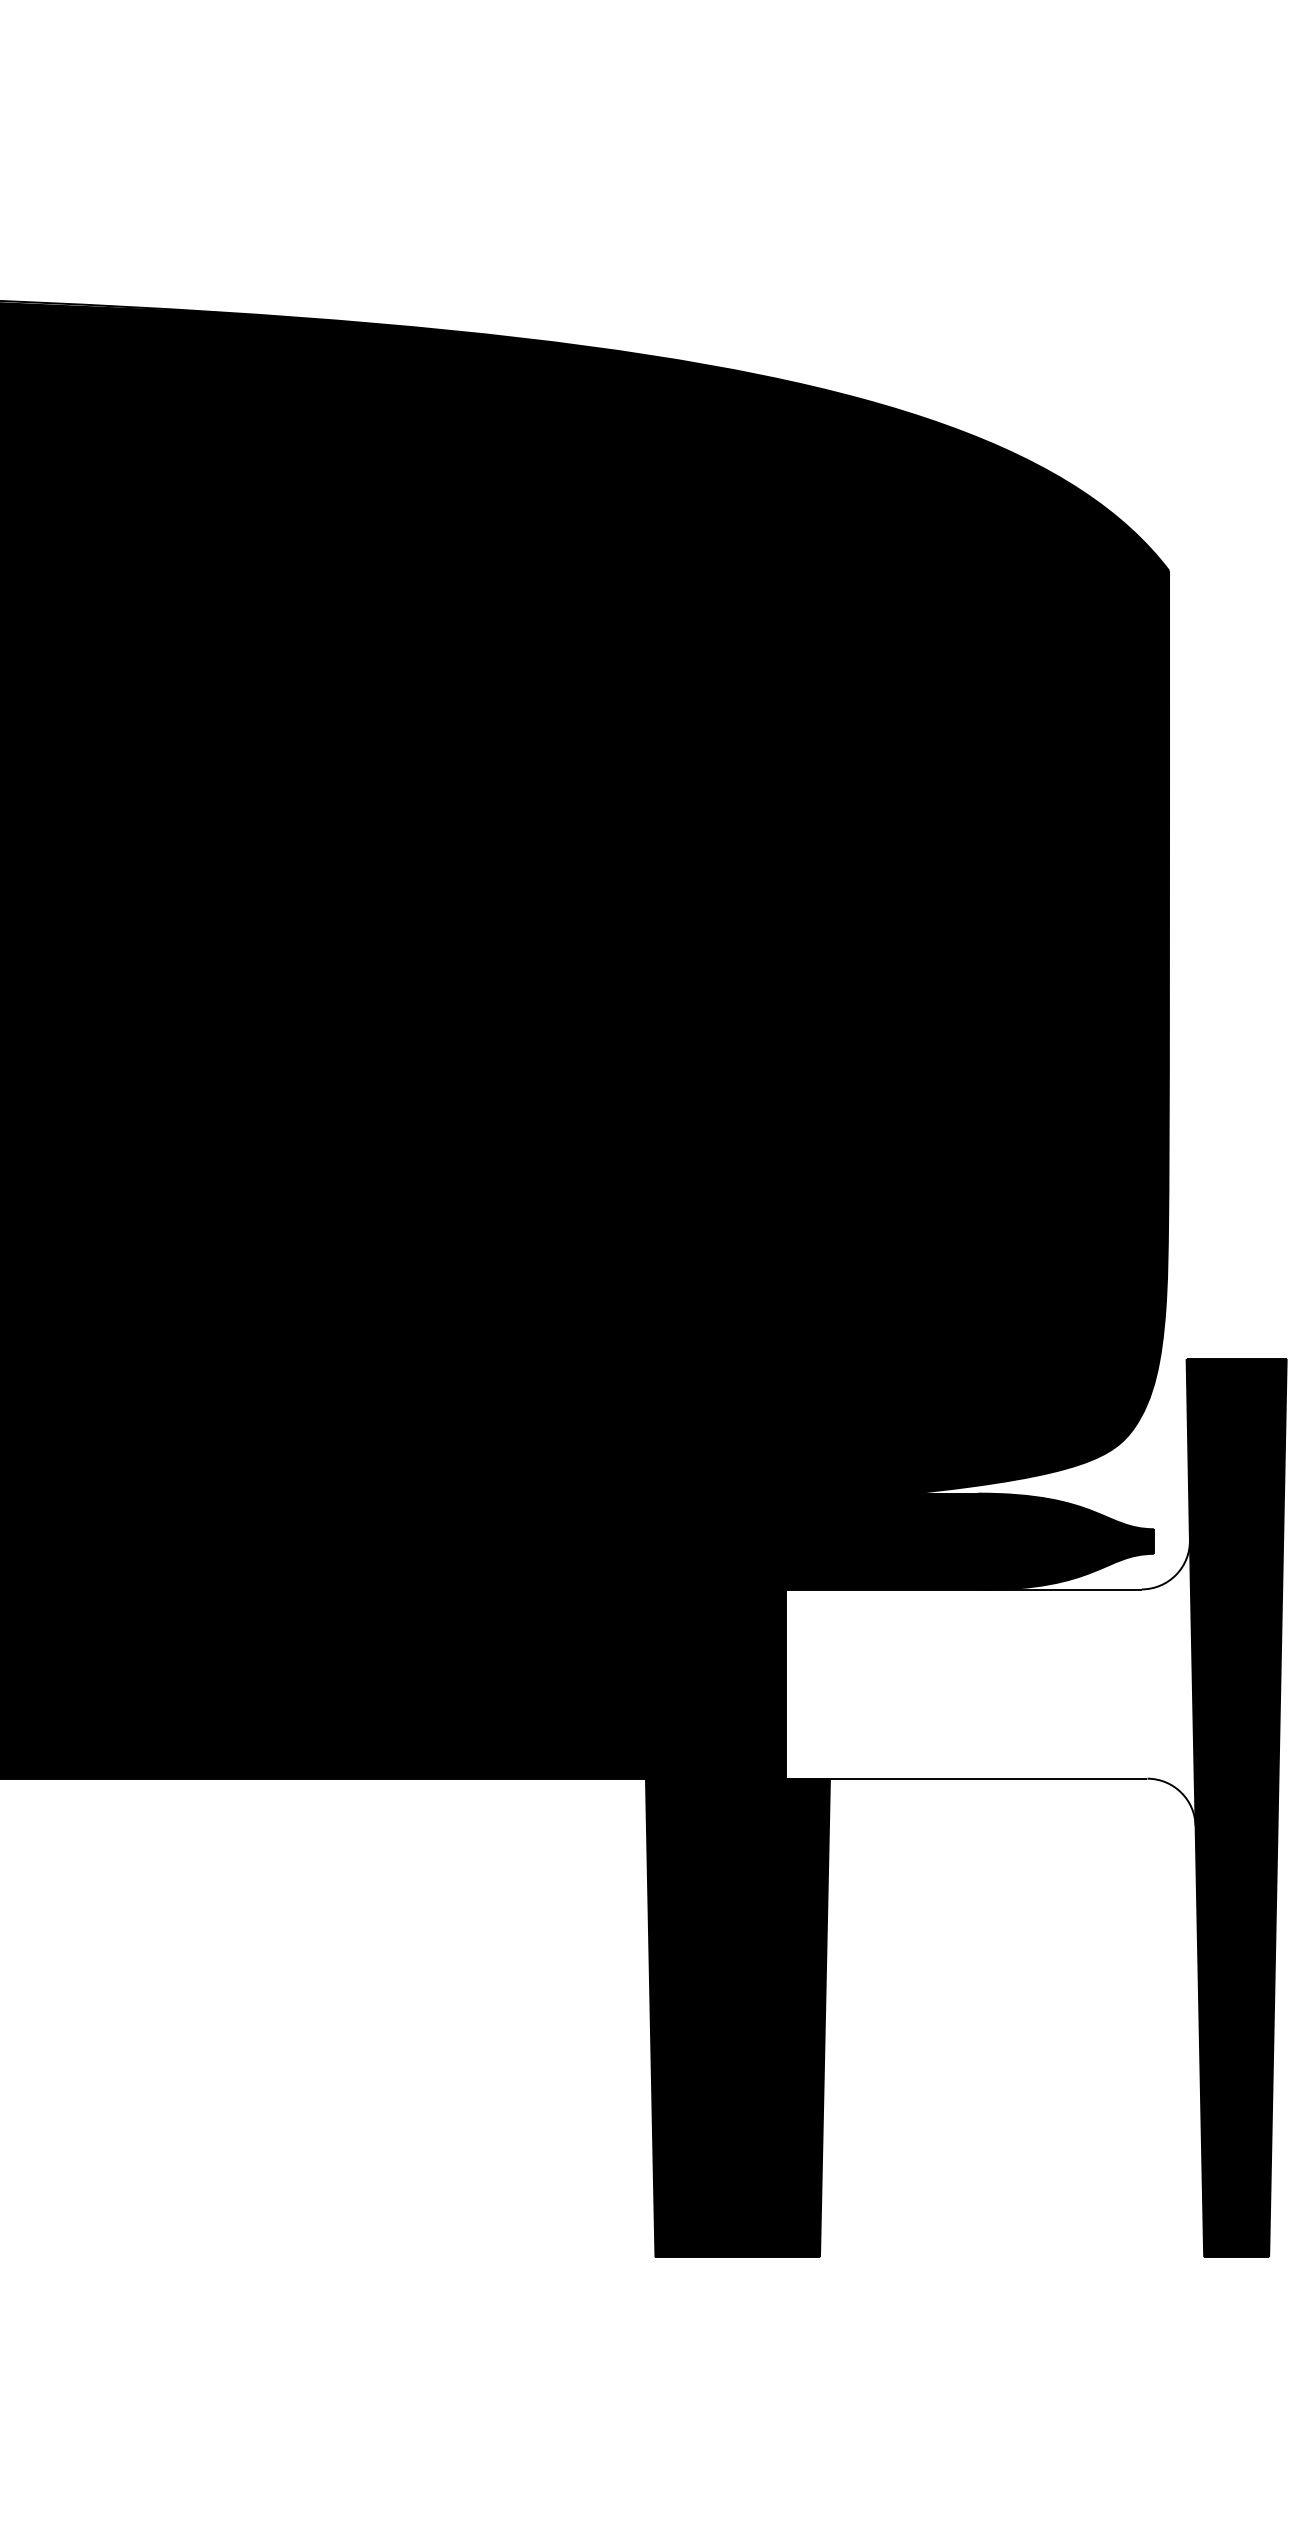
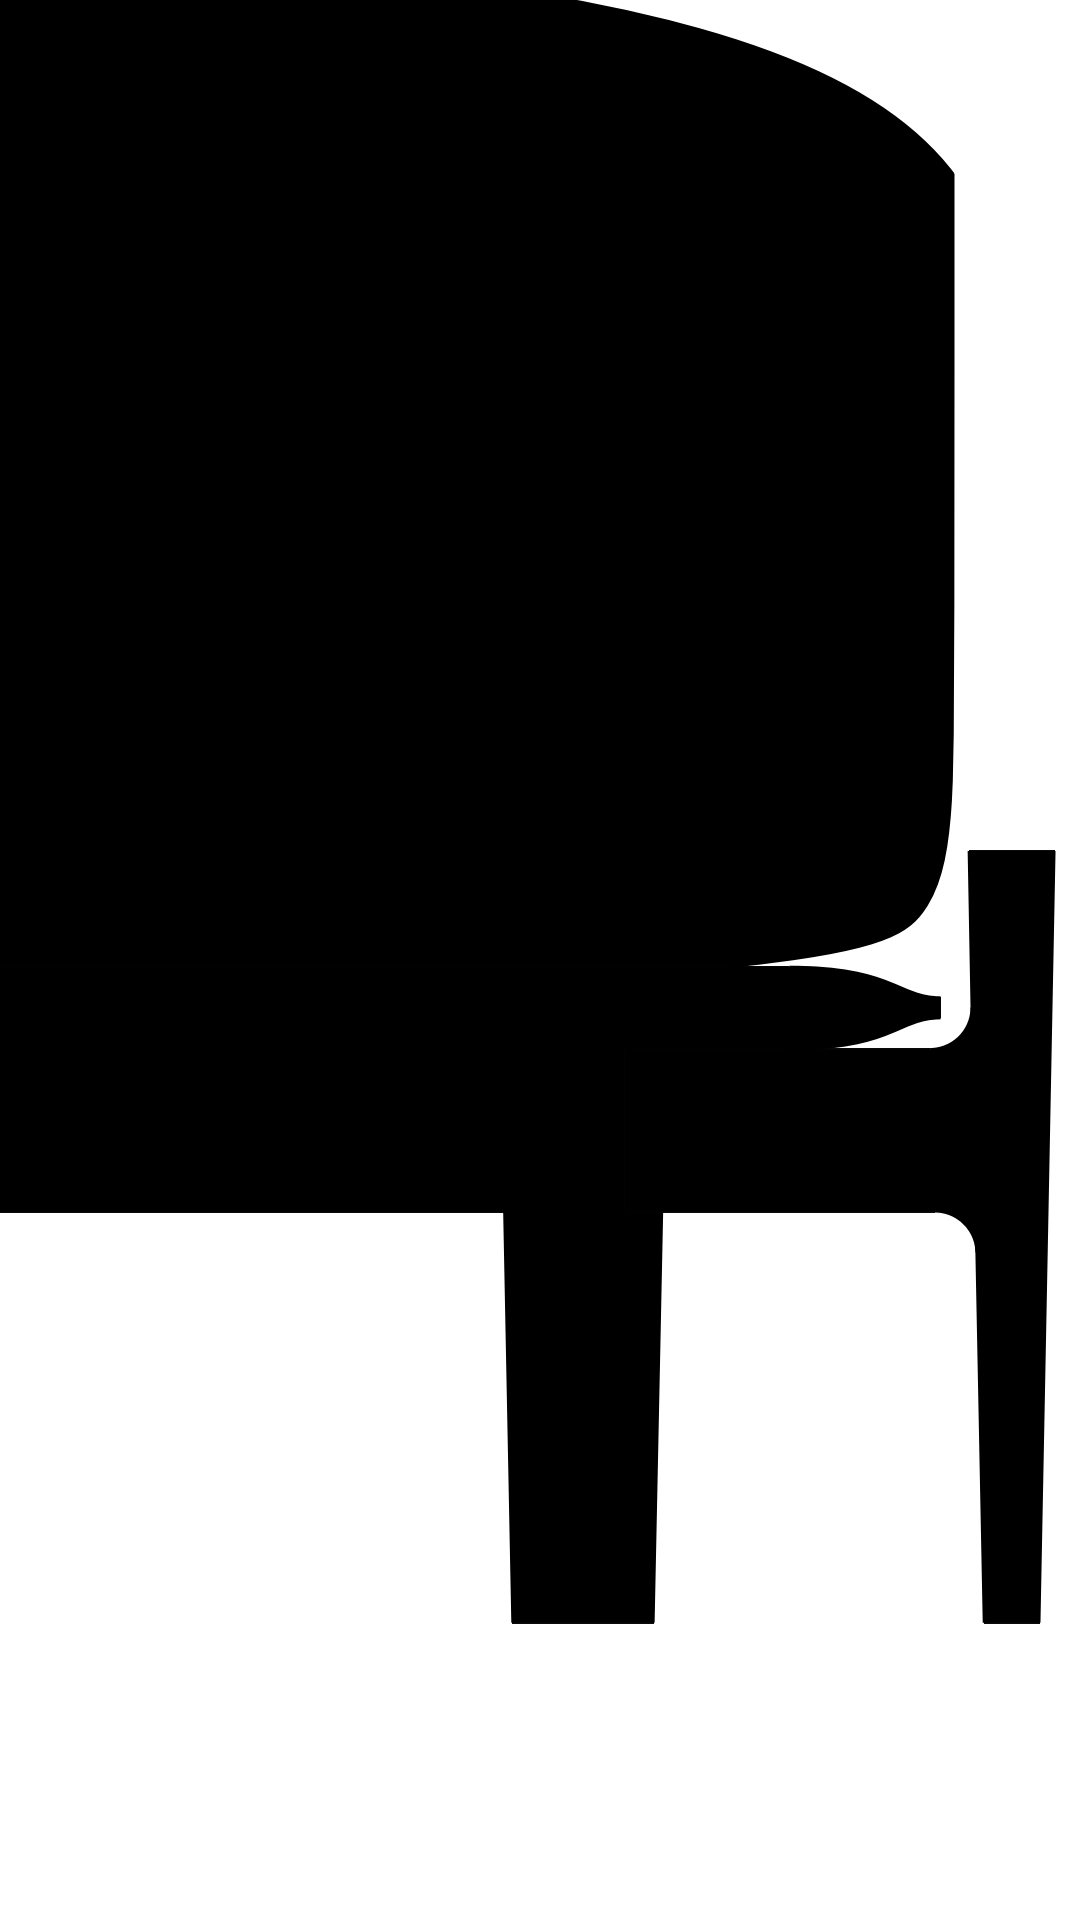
fill: (990, 1683) -> (800, 1129), added

